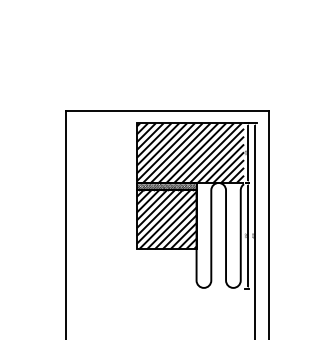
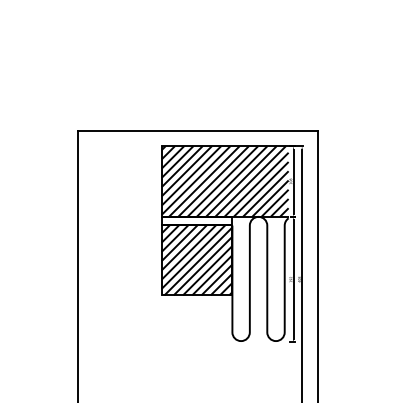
hatch: (166, 186) -> (196, 220), removed

